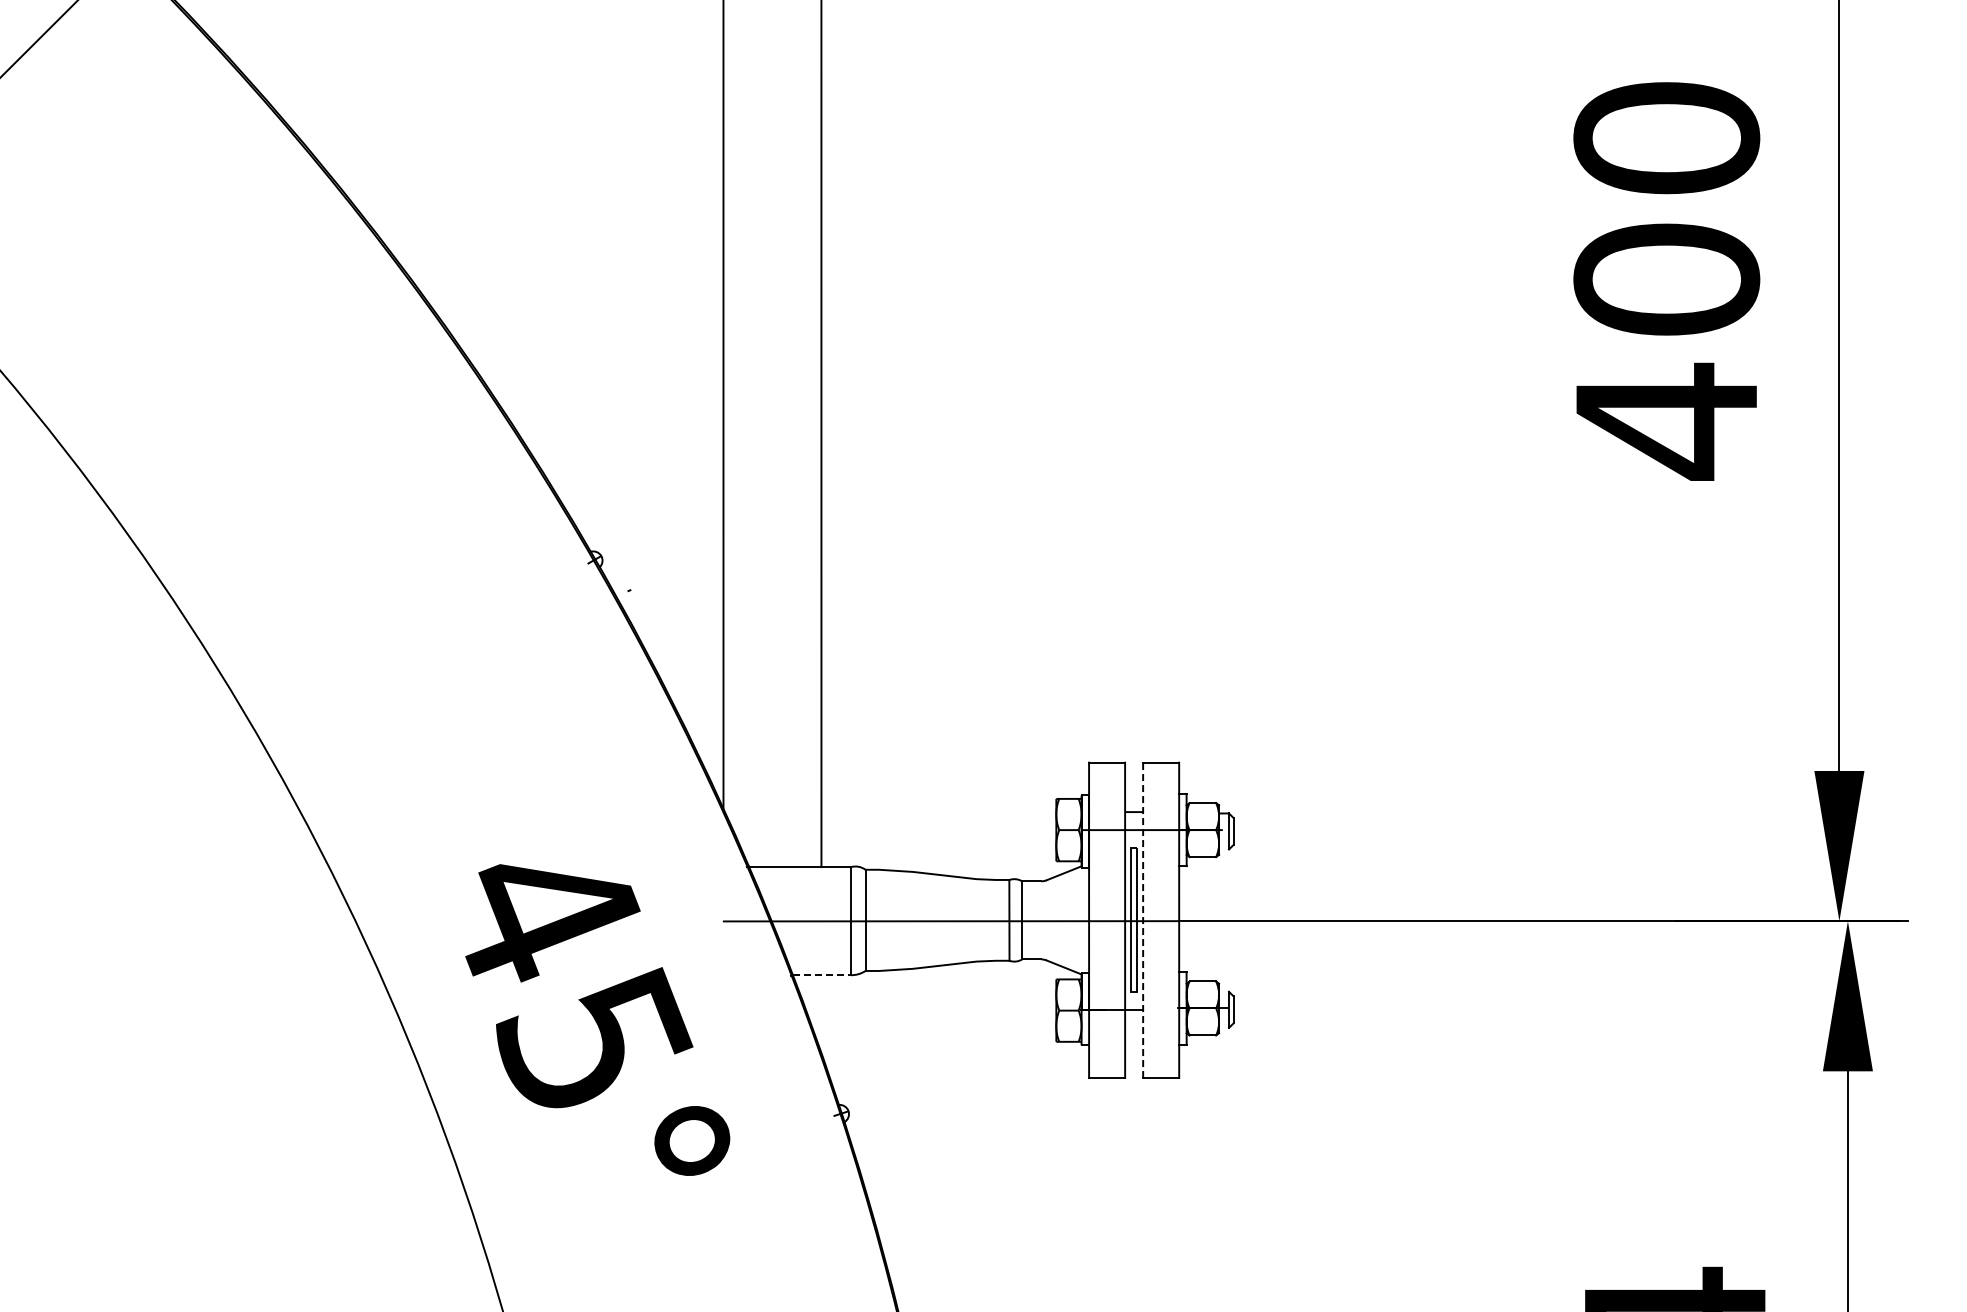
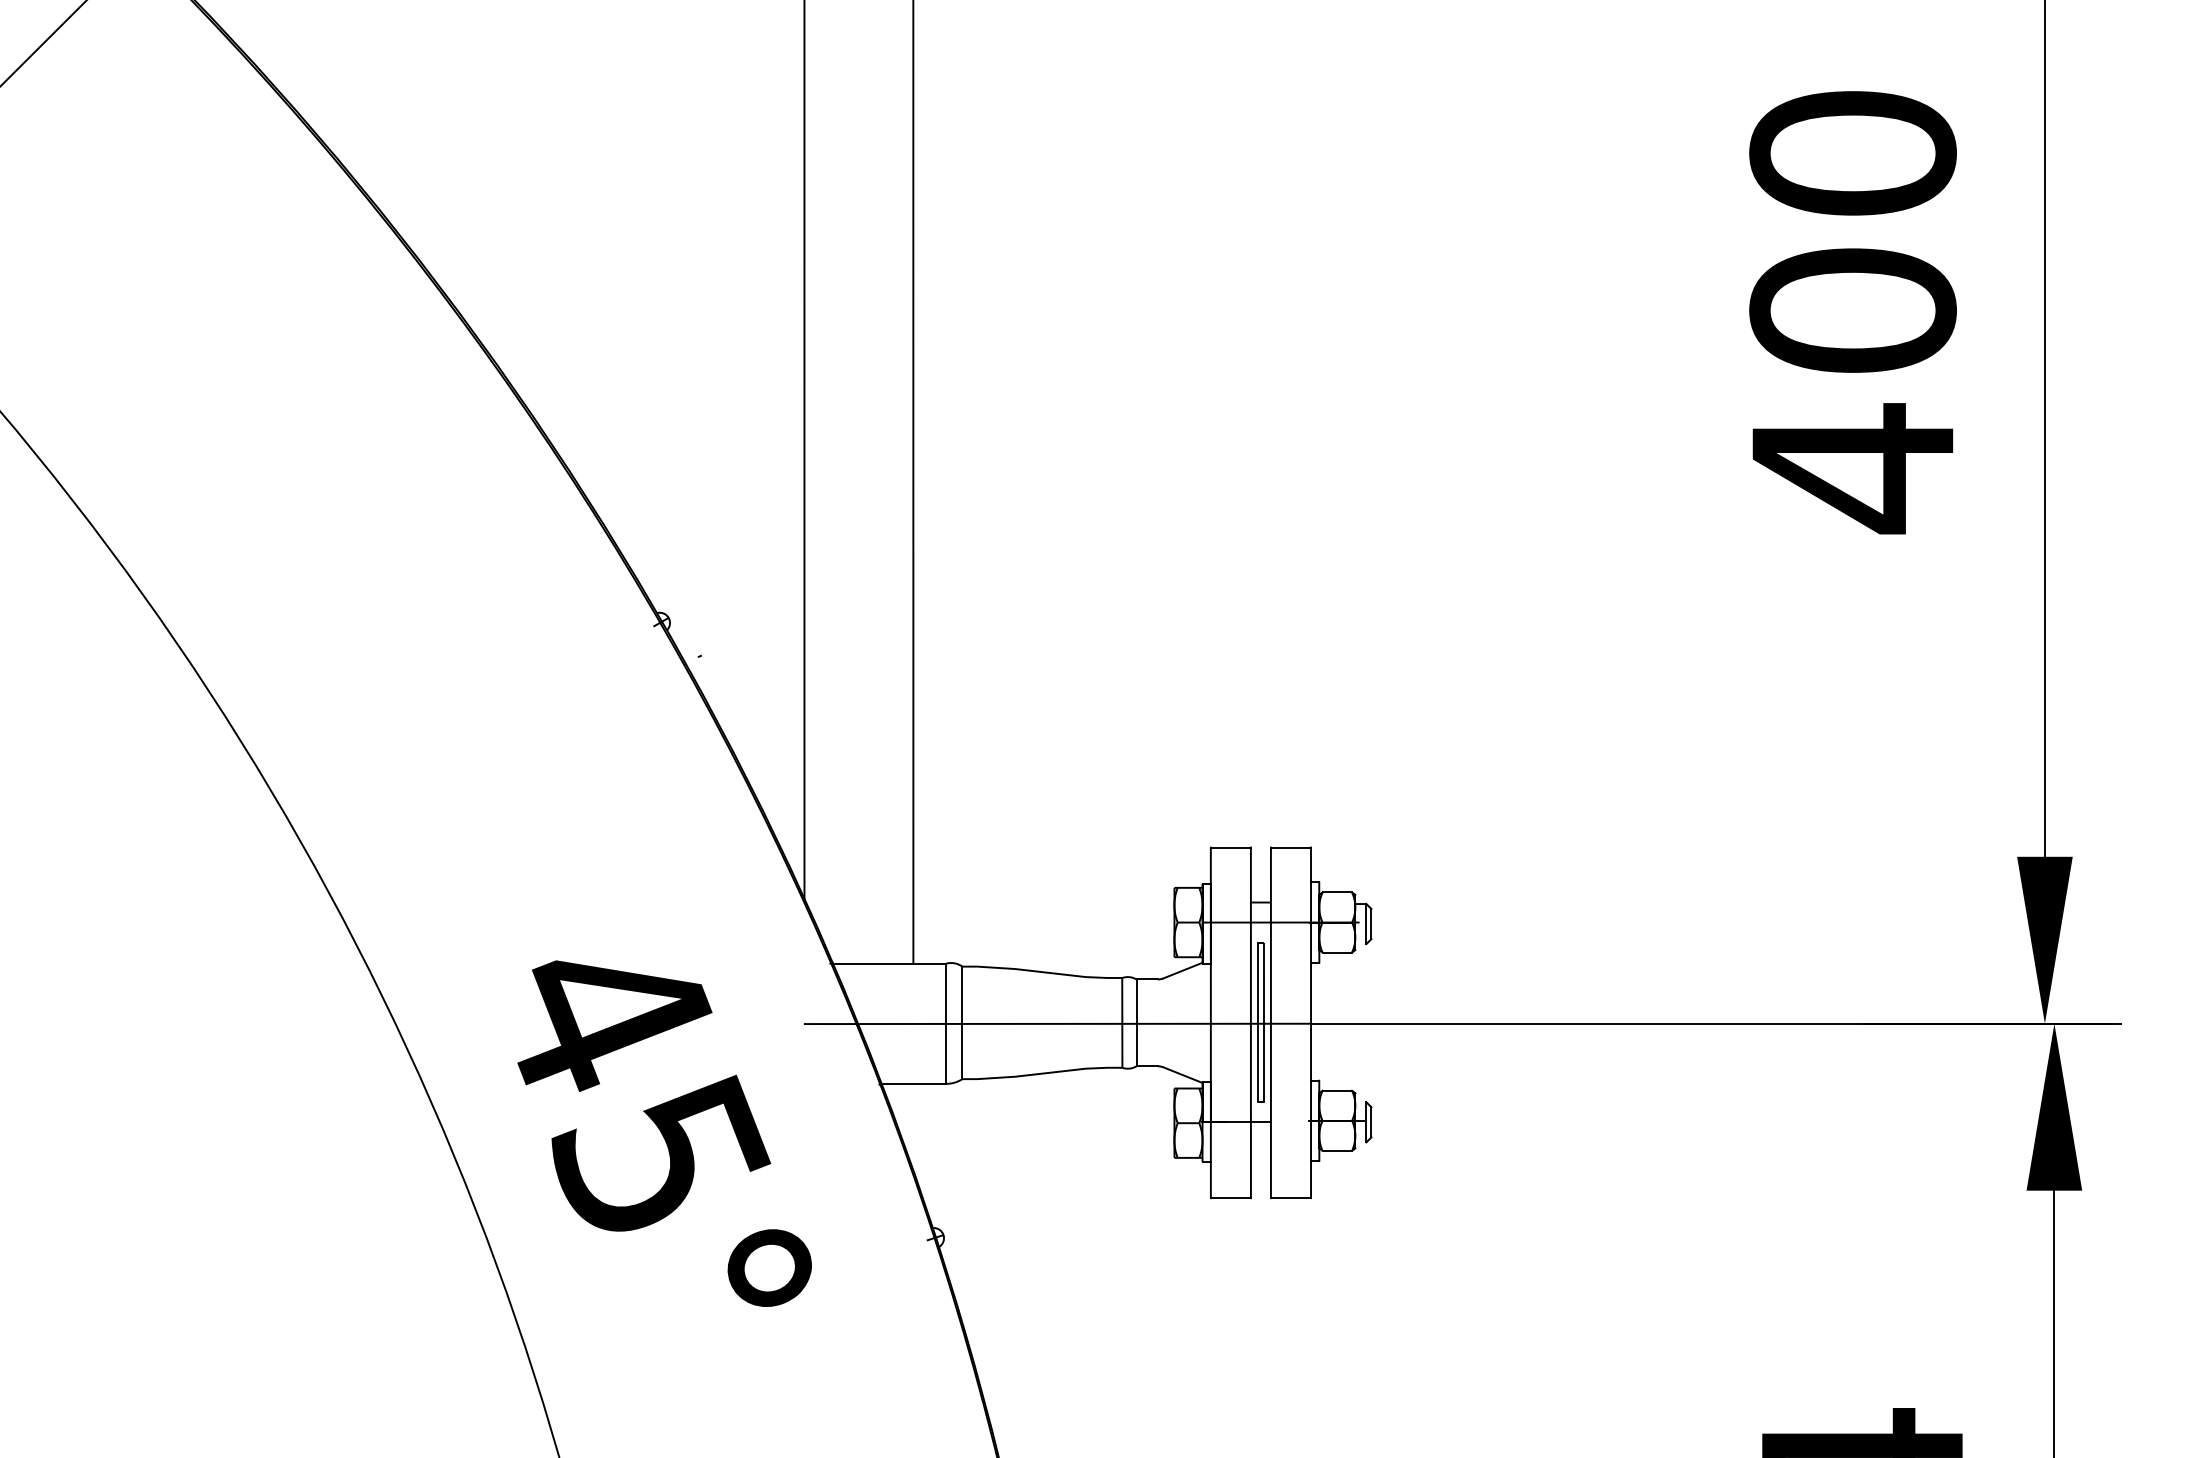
line: (1143, 920) -> (1271, 1023), dashed -> solid
line: (822, 975) -> (914, 1084), dashed -> solid

